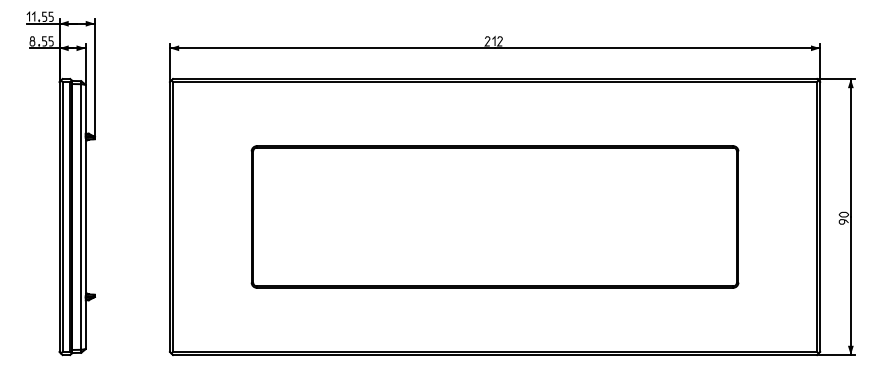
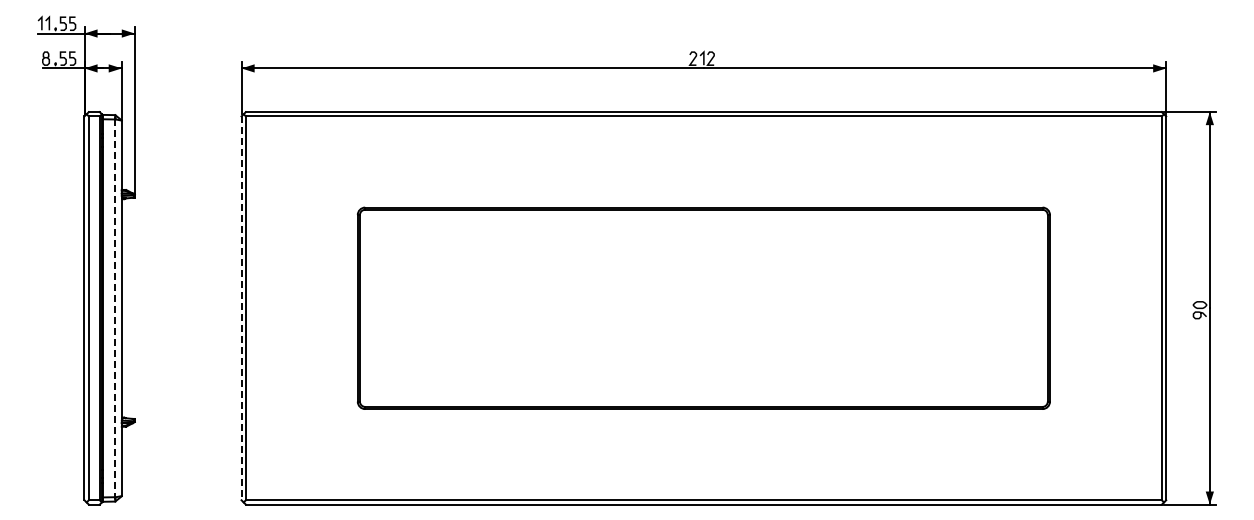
line: (81, 217) -> (115, 308), solid -> dashed
line: (169, 217) -> (241, 308), solid -> dashed

